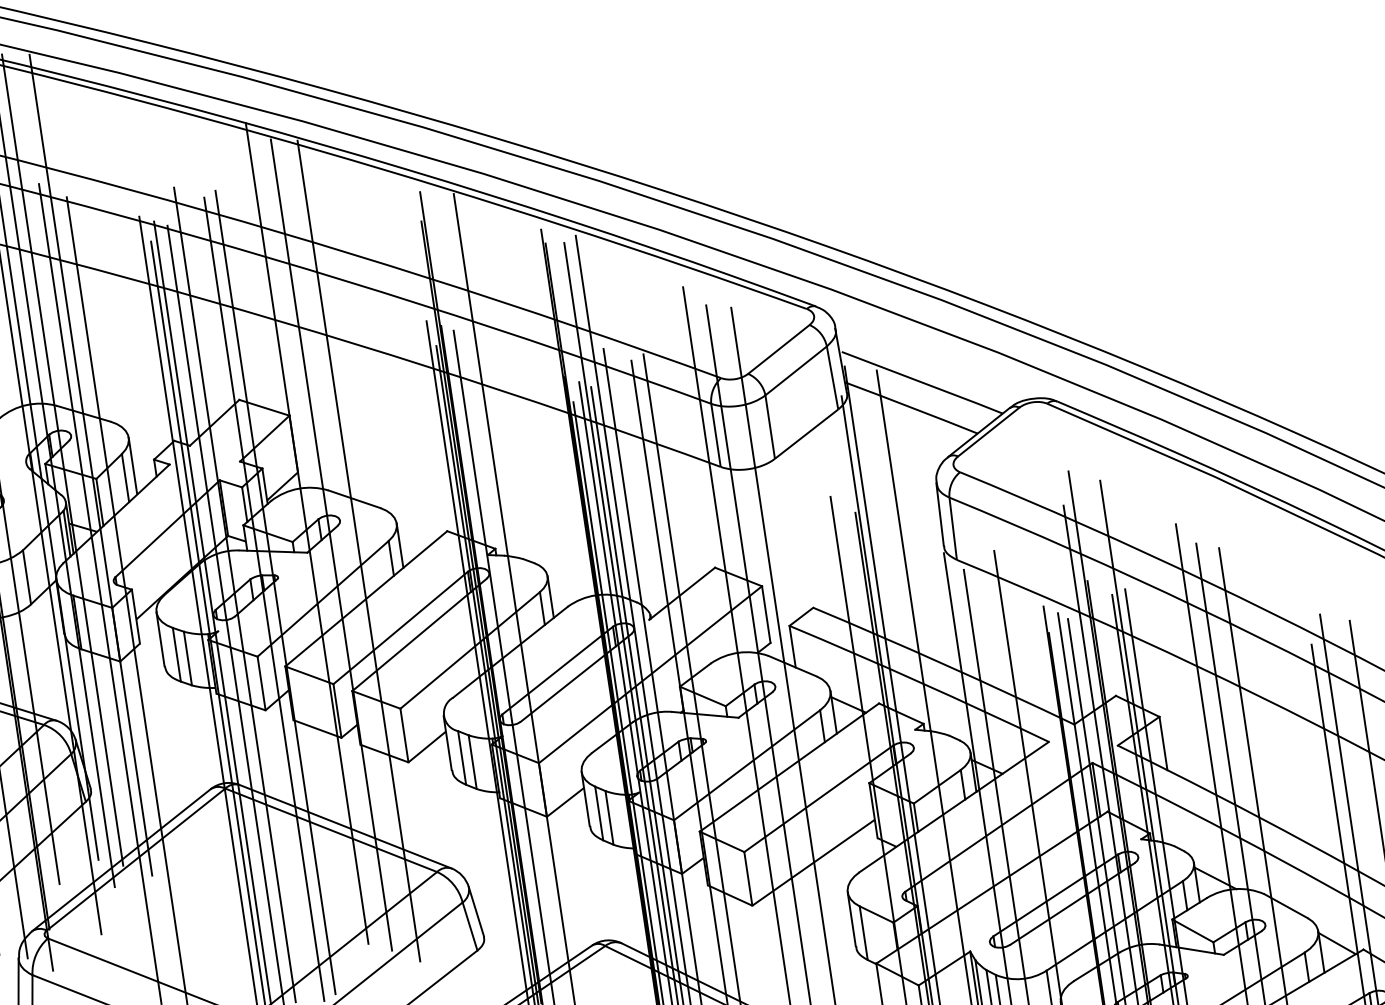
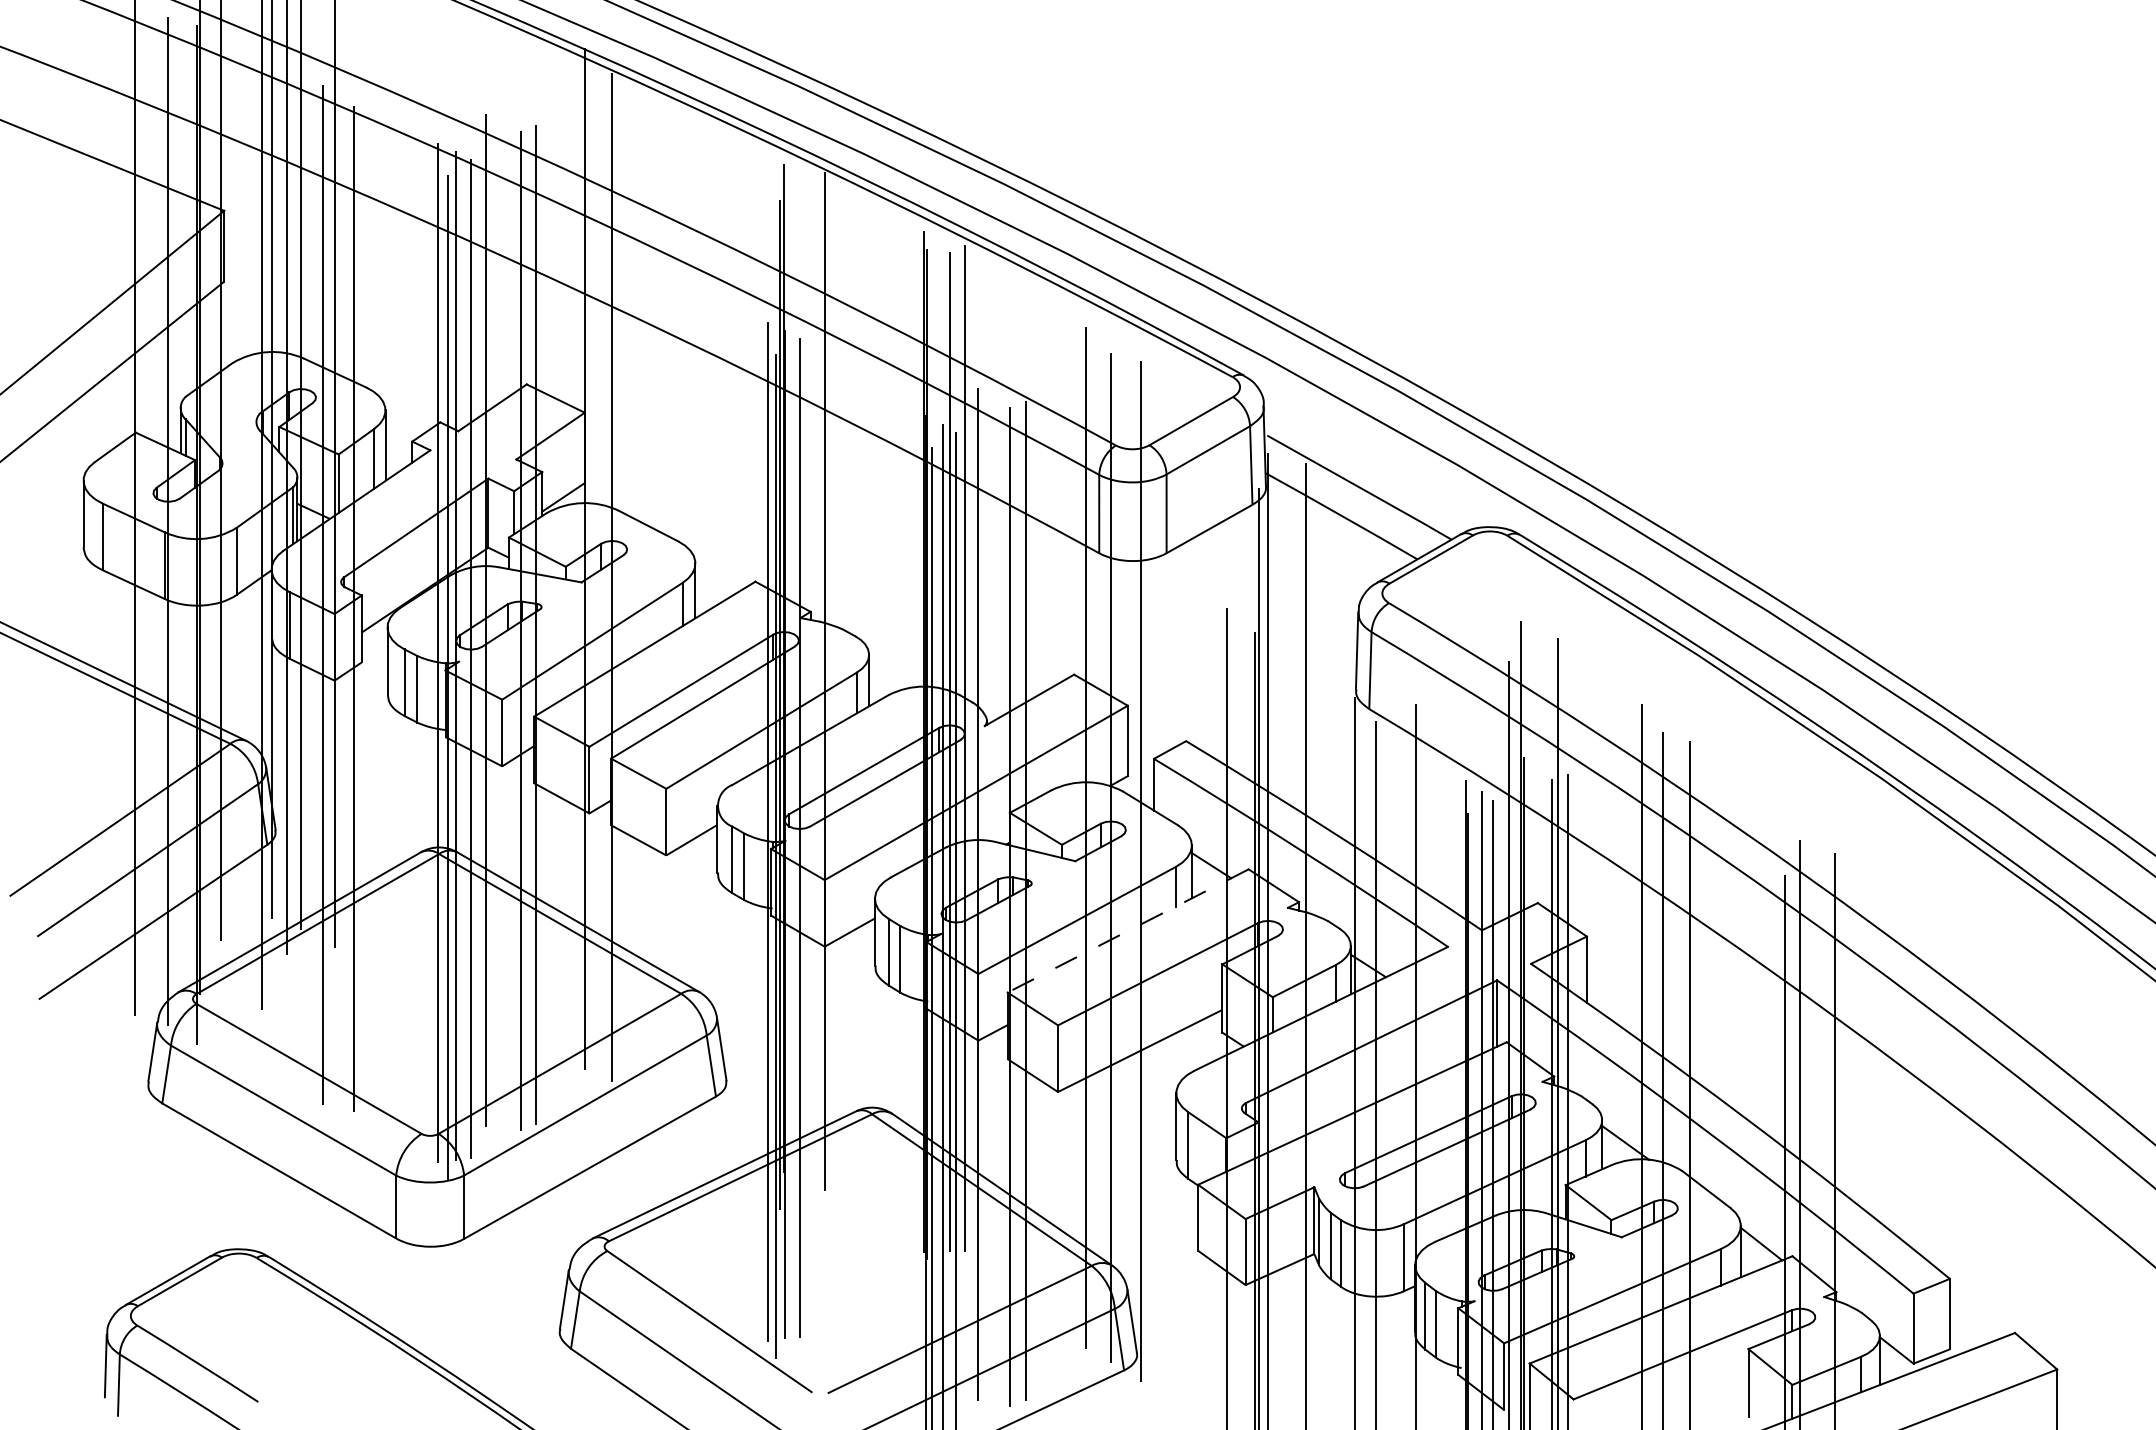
line: (358, 550) -> (644, 589), removed
line: (788, 768) -> (1127, 931), solid -> dashed

